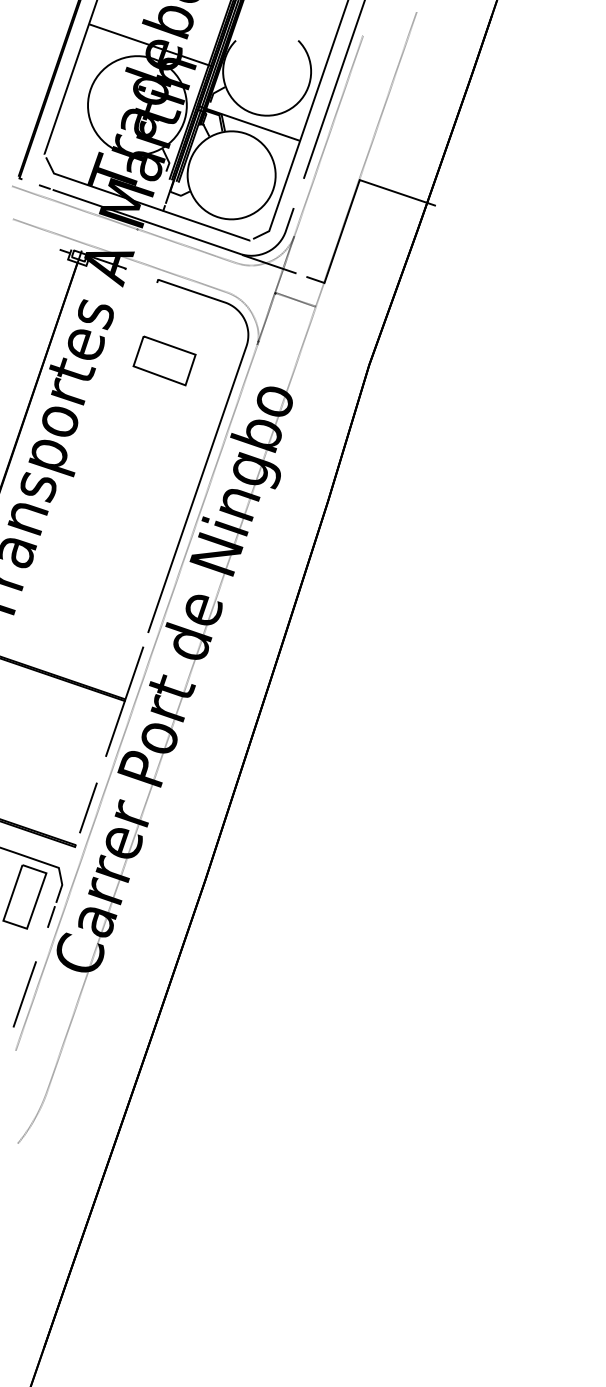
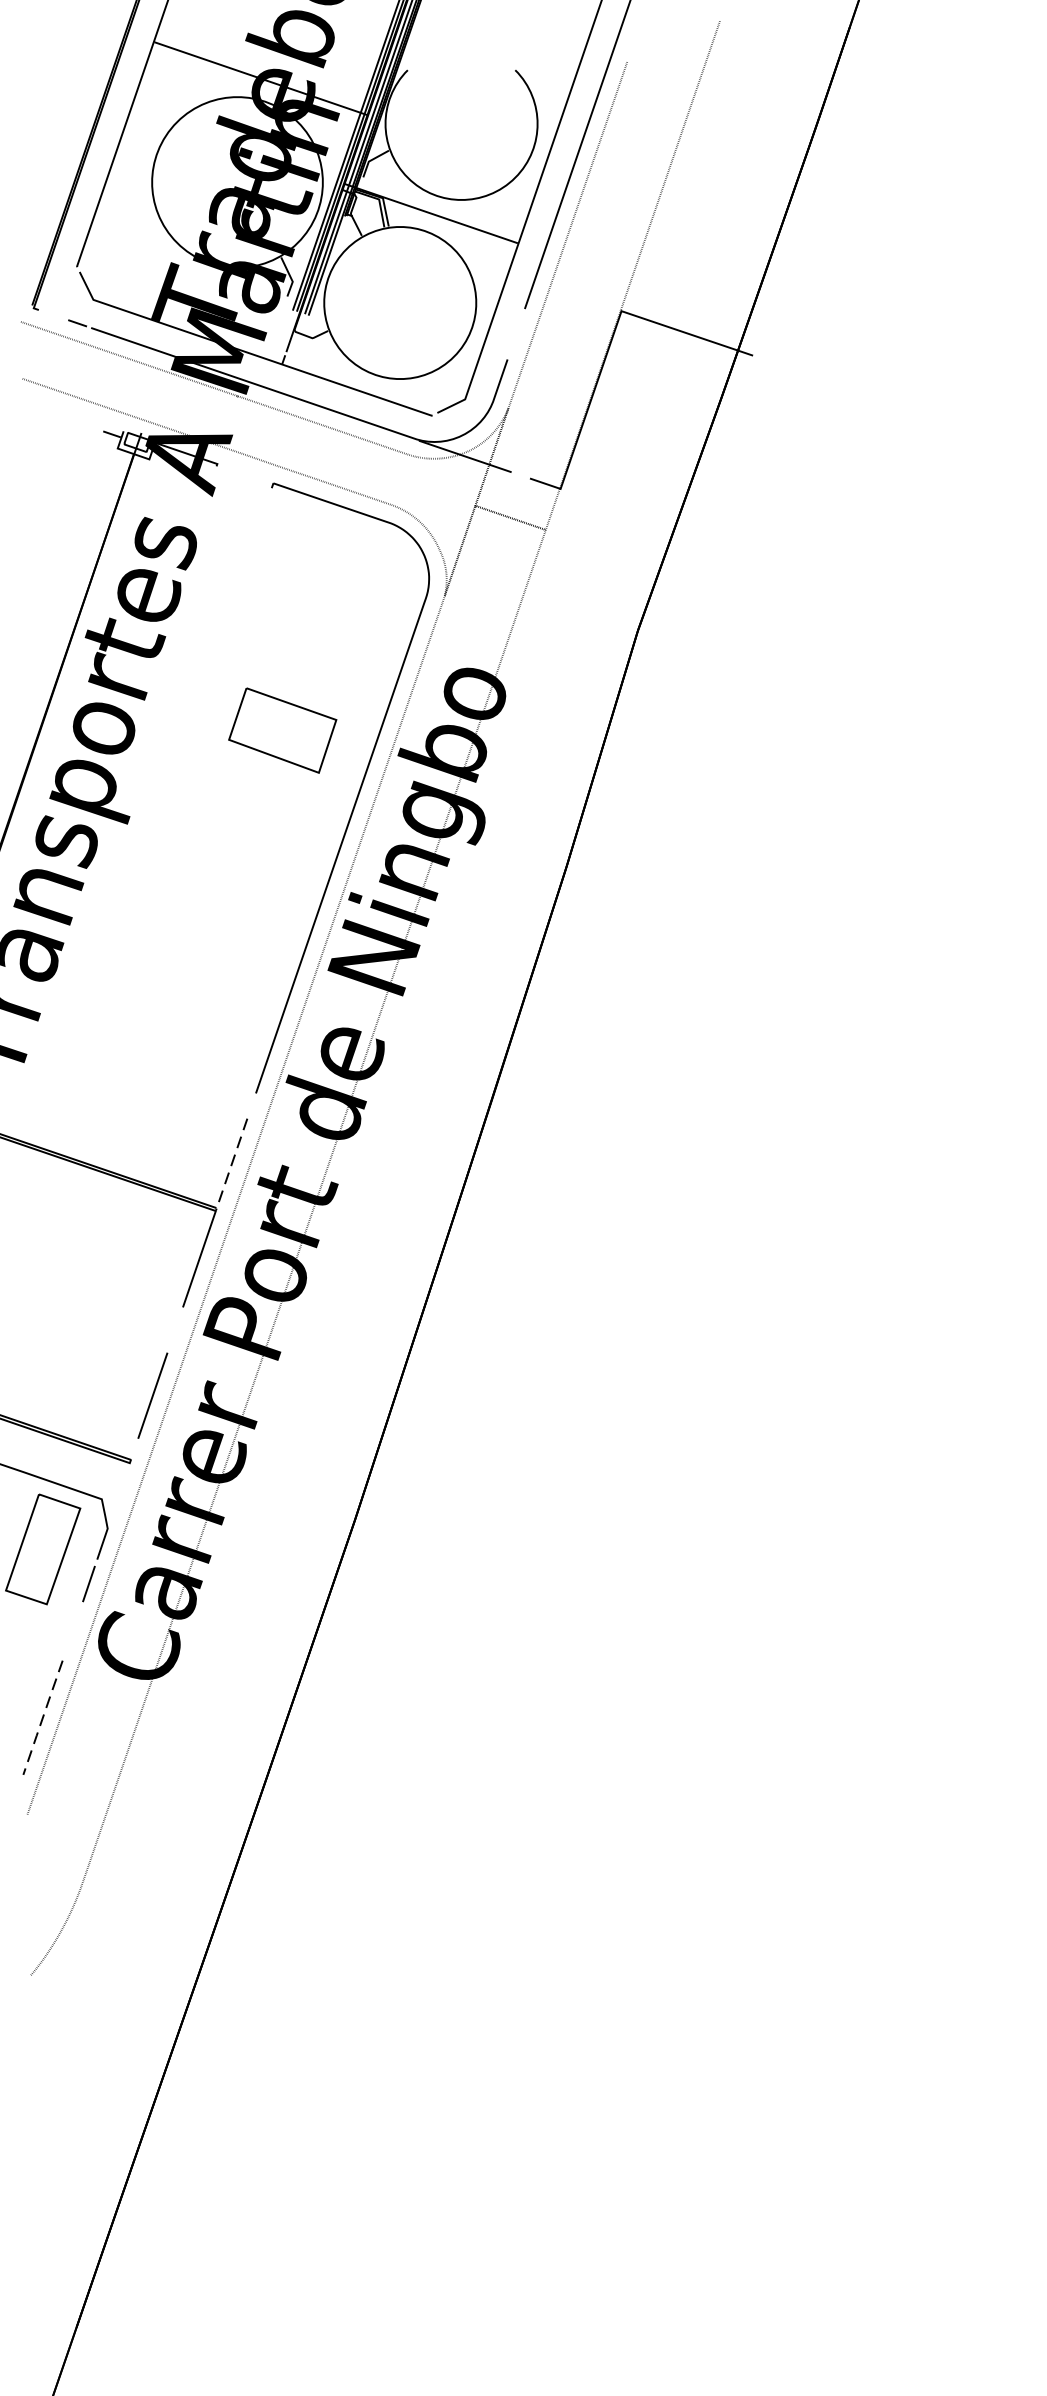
part: (164, 360) -> (282, 729), moved
line: (133, 674) -> (230, 1165), solid -> dashed
line: (24, 994) -> (42, 1717), solid -> dashed

